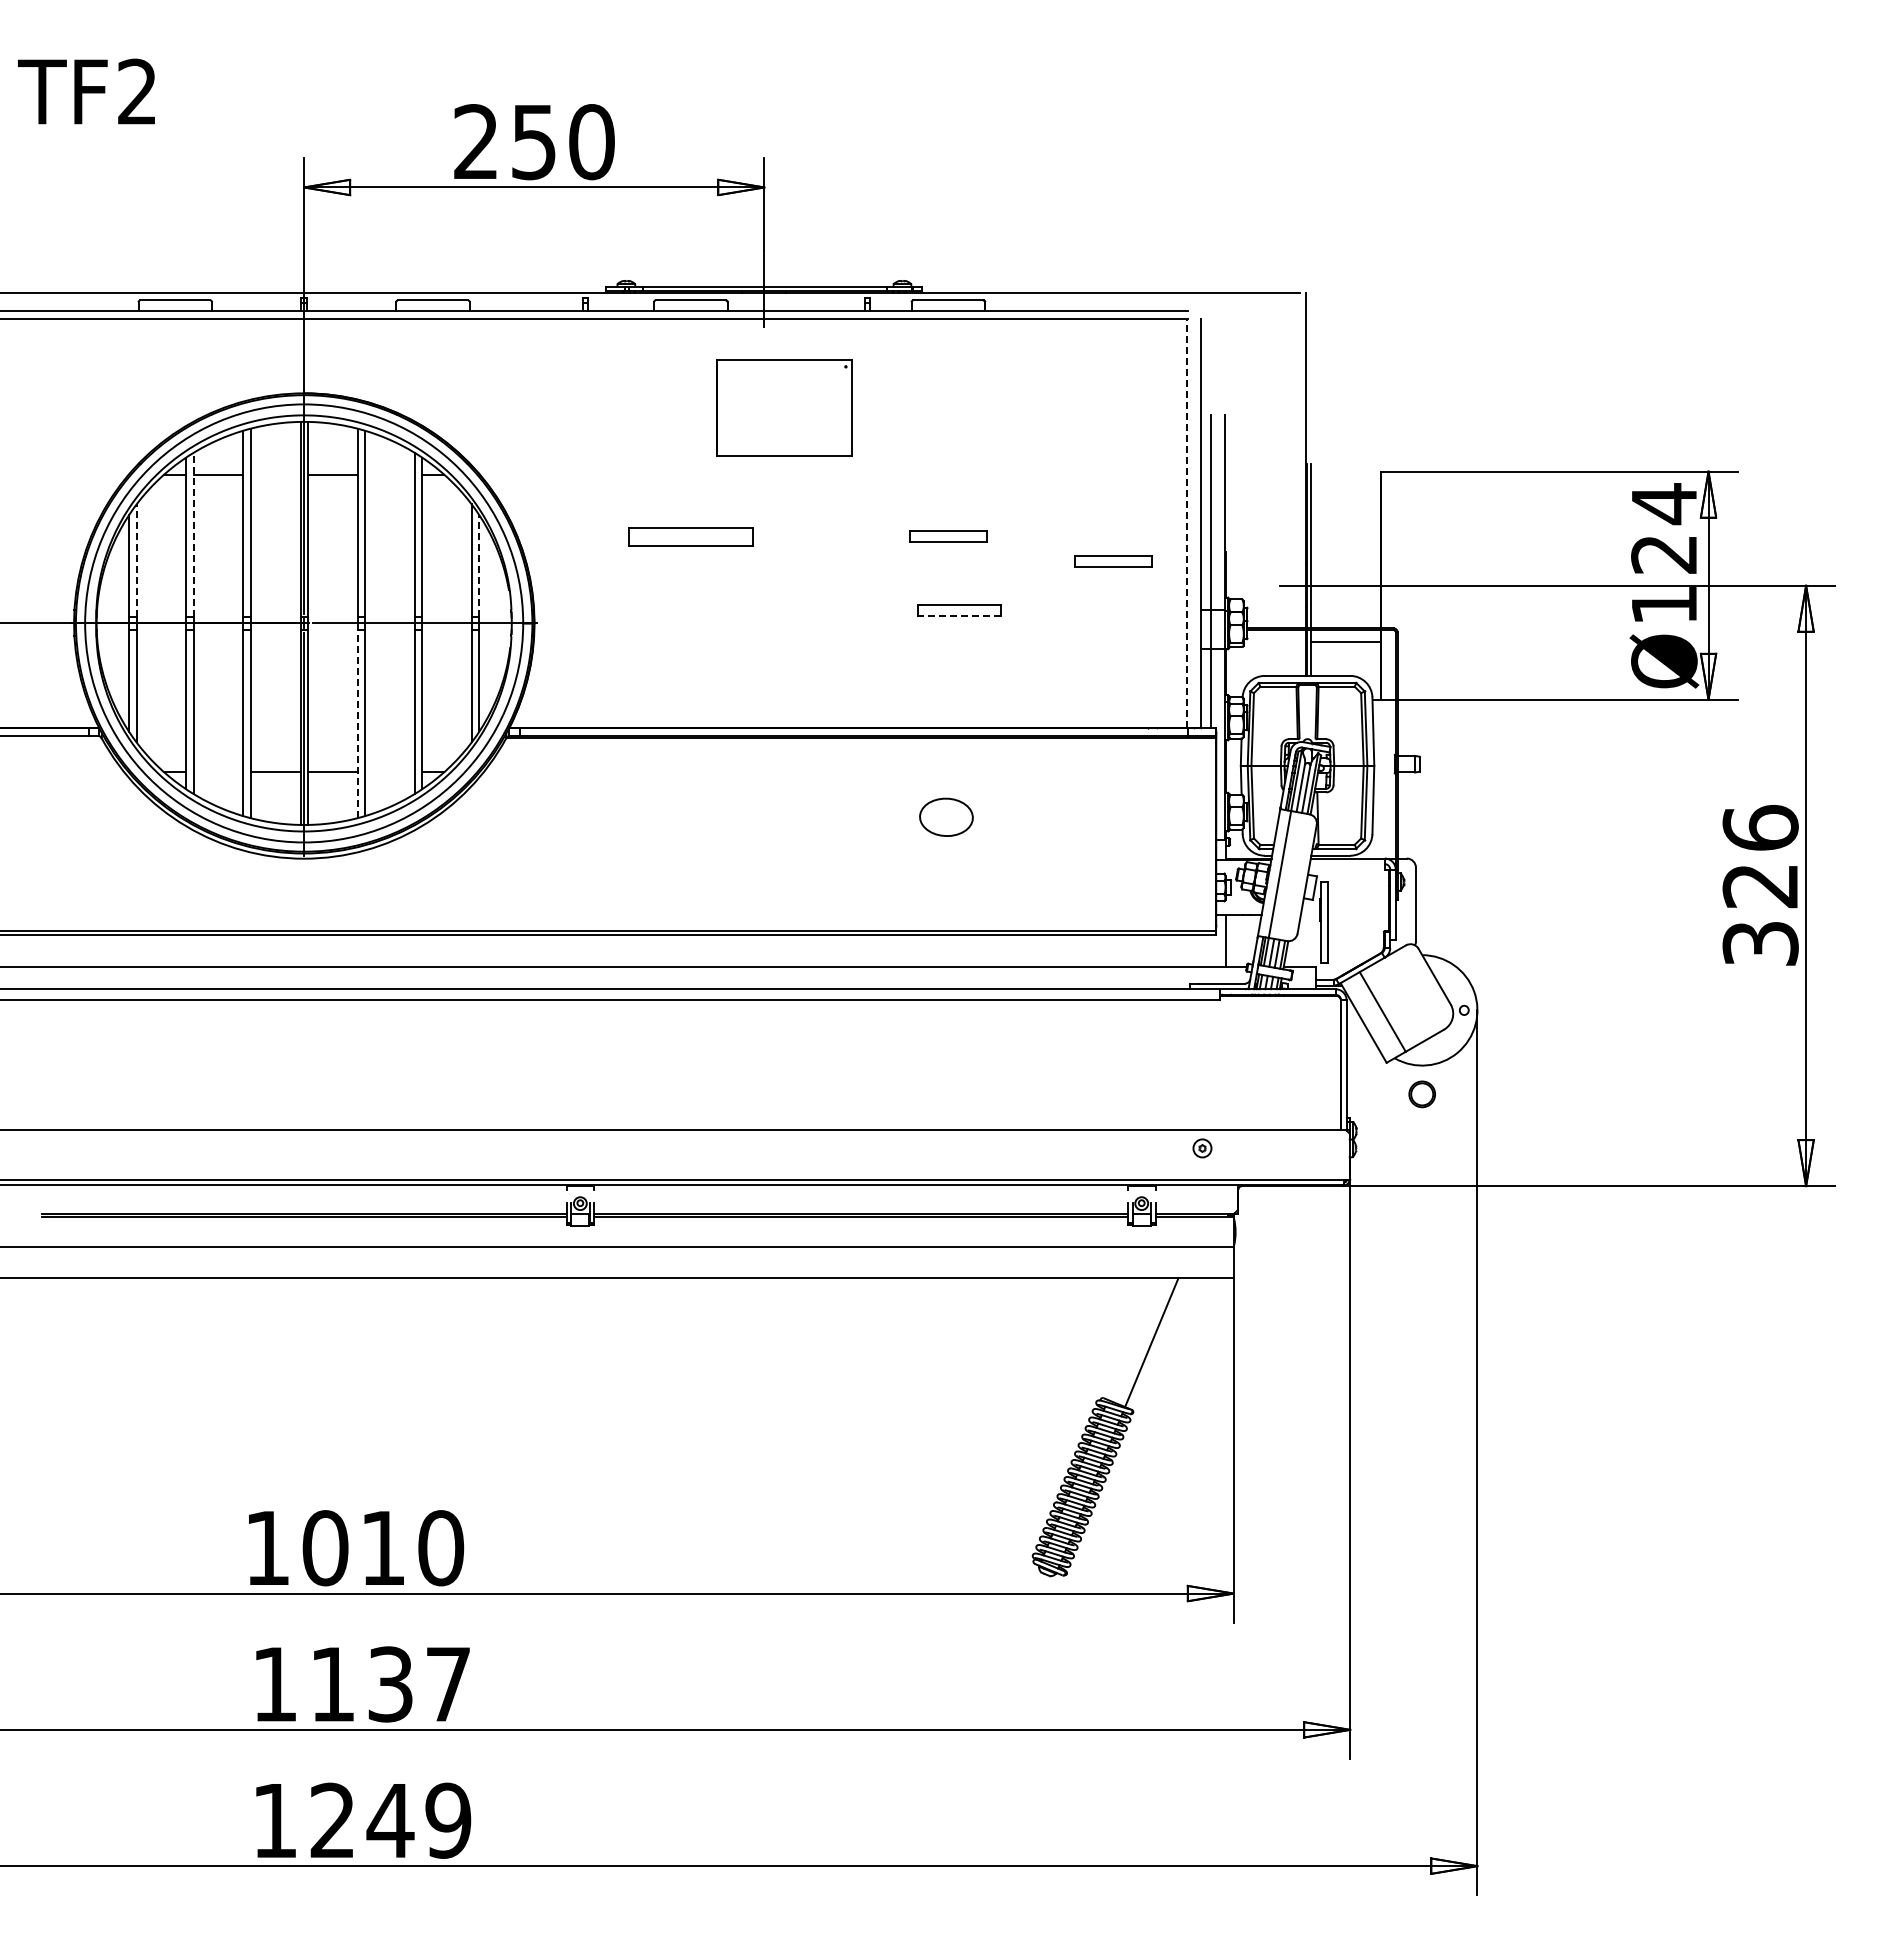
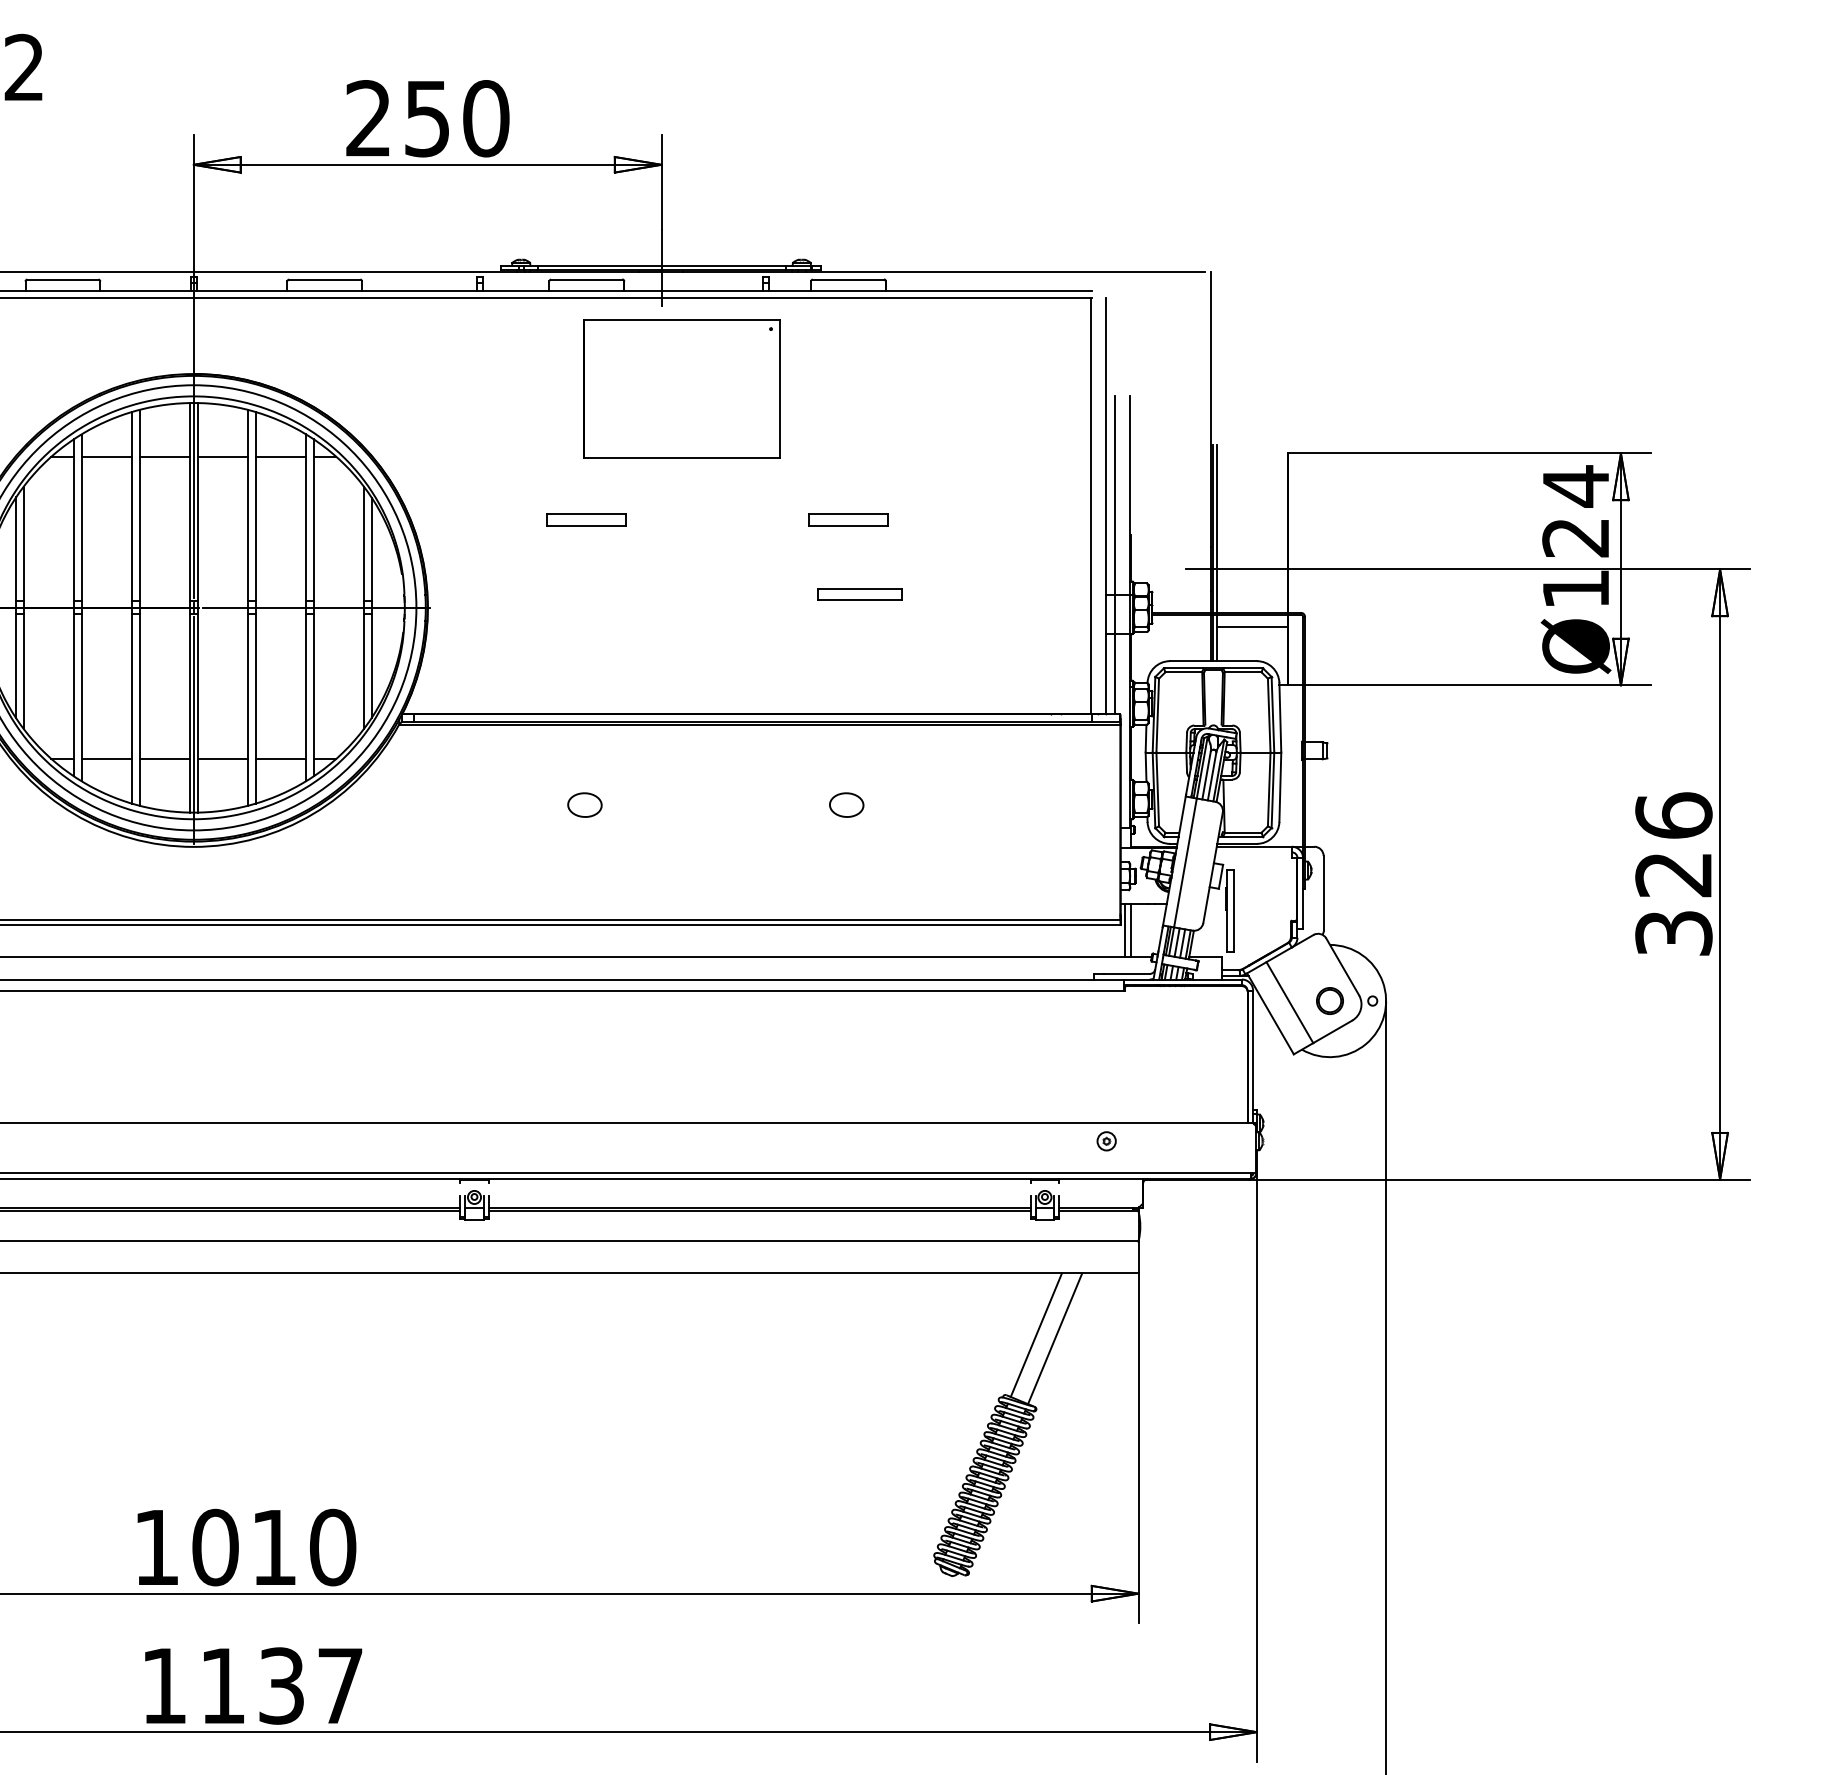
part: (784, 407) -> (681, 388), size x1.43
line: (275, 474) -> (164, 456), added
line: (389, 474) -> (280, 456), added
line: (1187, 523) -> (1091, 506), dashed -> solid
line: (193, 534) -> (81, 517), dashed -> solid
part: (690, 536) -> (586, 519), size x0.62
line: (136, 560) -> (23, 543), dashed -> solid
part: (1113, 561) -> (1016, 544), removed
line: (479, 565) -> (372, 548), dashed -> solid
line: (959, 616) -> (859, 600), dashed -> solid
line: (357, 723) -> (248, 709), dashed -> solid
line: (218, 772) -> (106, 759), added
line: (389, 772) -> (280, 759), added
part: (688, 817) -> (584, 805), added
part: (946, 817) -> (846, 805), size x0.62
line: (1220, 941) -> (1125, 931), added
part: (1421, 1094) -> (1329, 1001), moved
line: (1133, 1339) -> (1036, 1335), added

